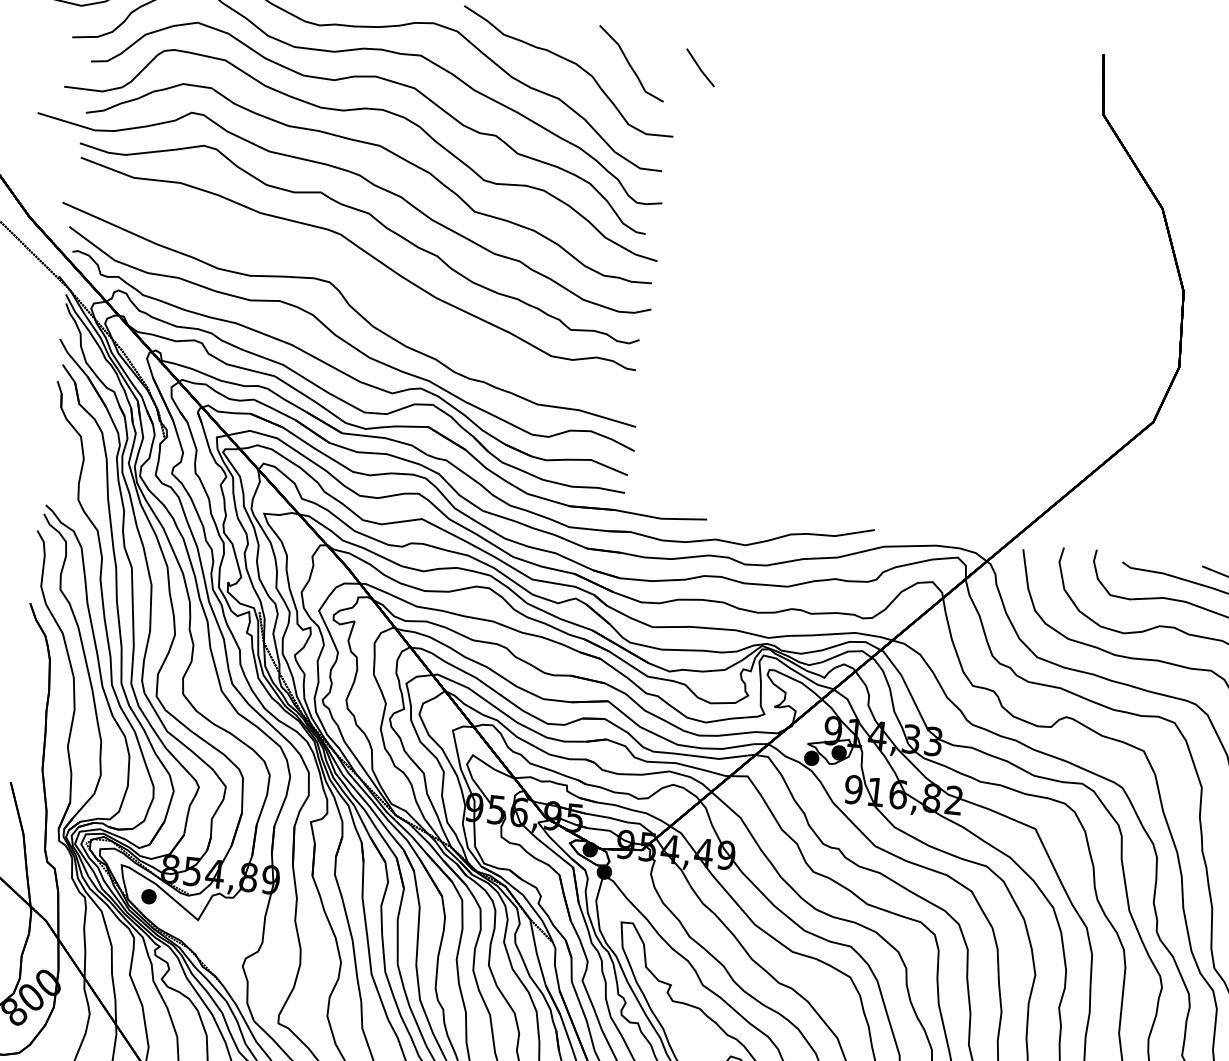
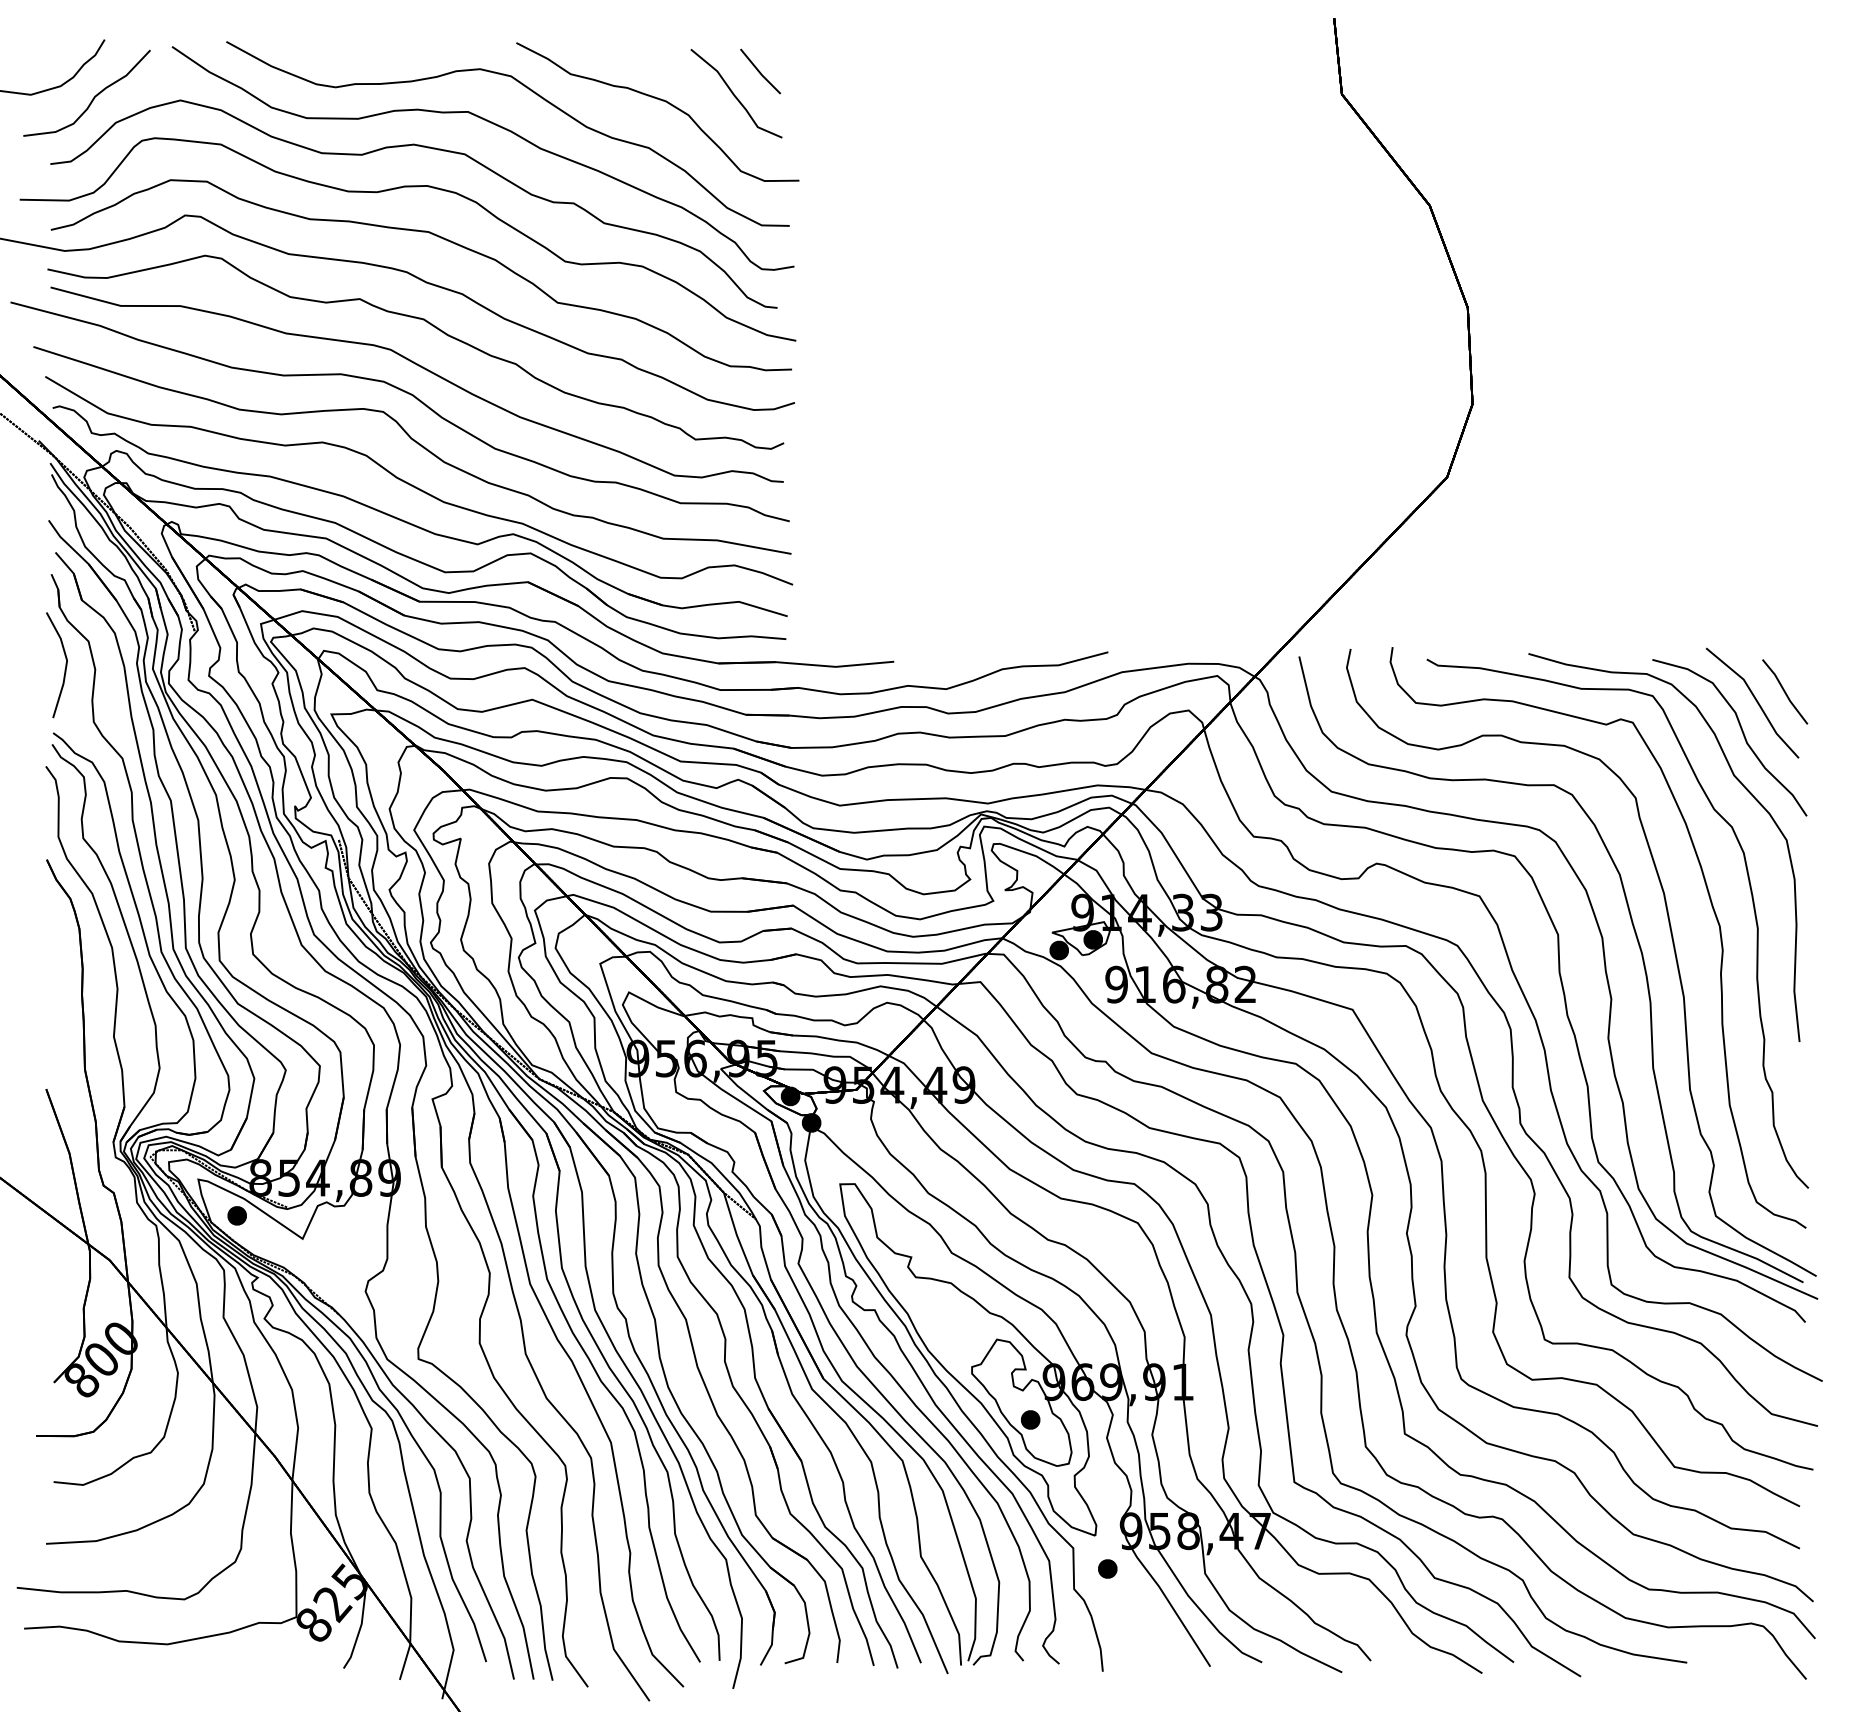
line: (700, 67) -> (760, 71), moved
curve: (350, 270) -> (408, 394), added
line: (59, 456) -> (64, 669), added

